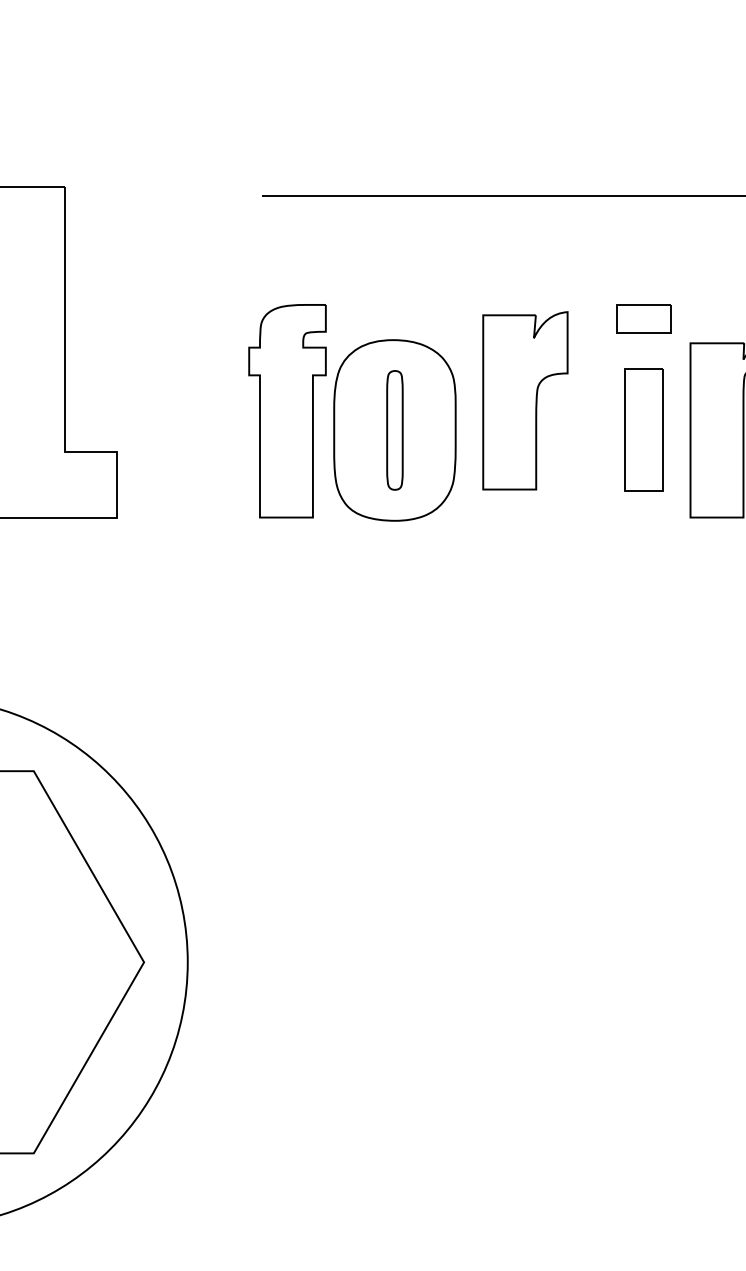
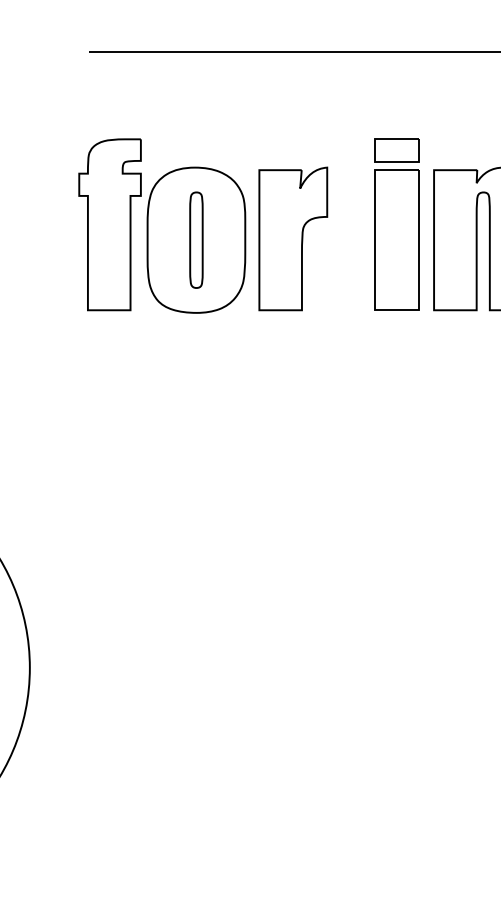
part: (525, 400) -> (293, 238), moved
part: (643, 430) -> (396, 240), size x1.43

